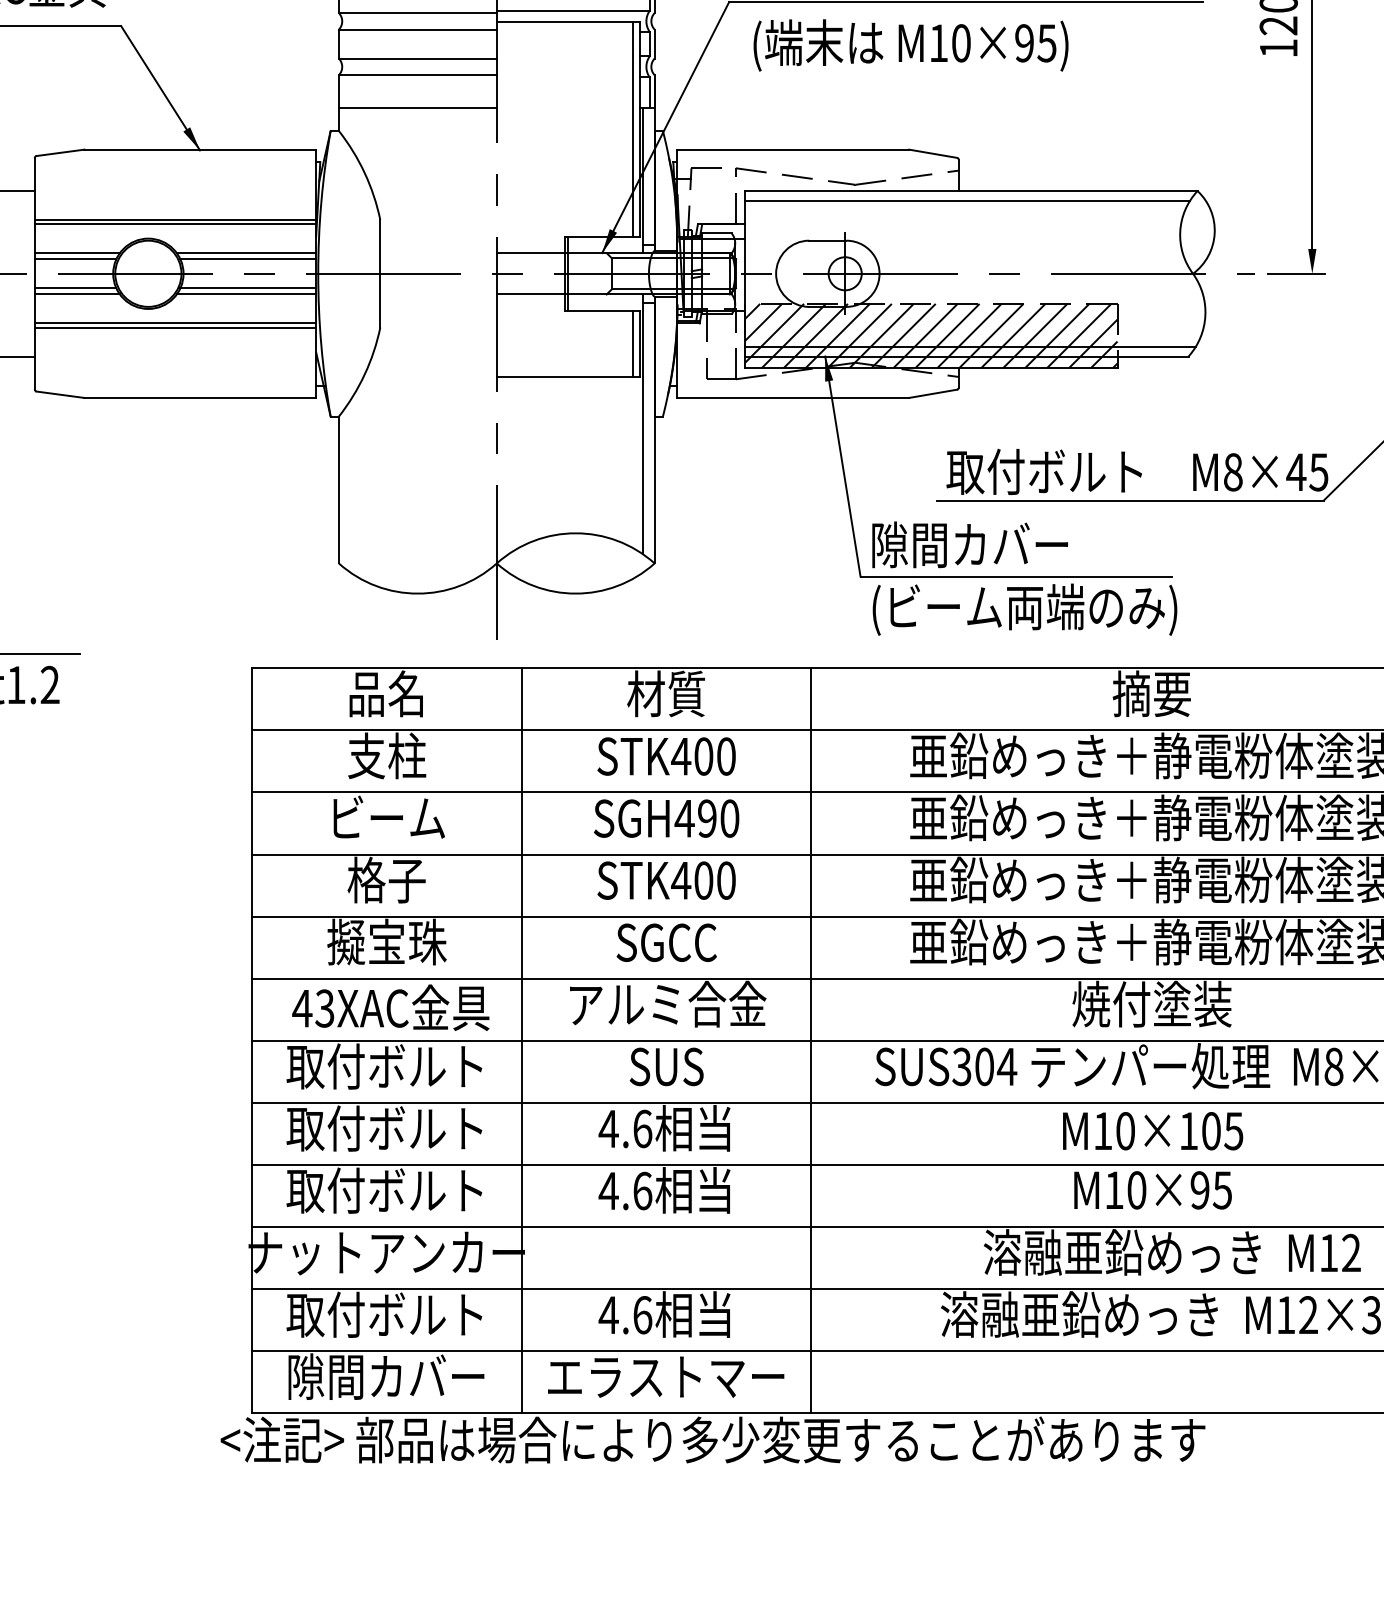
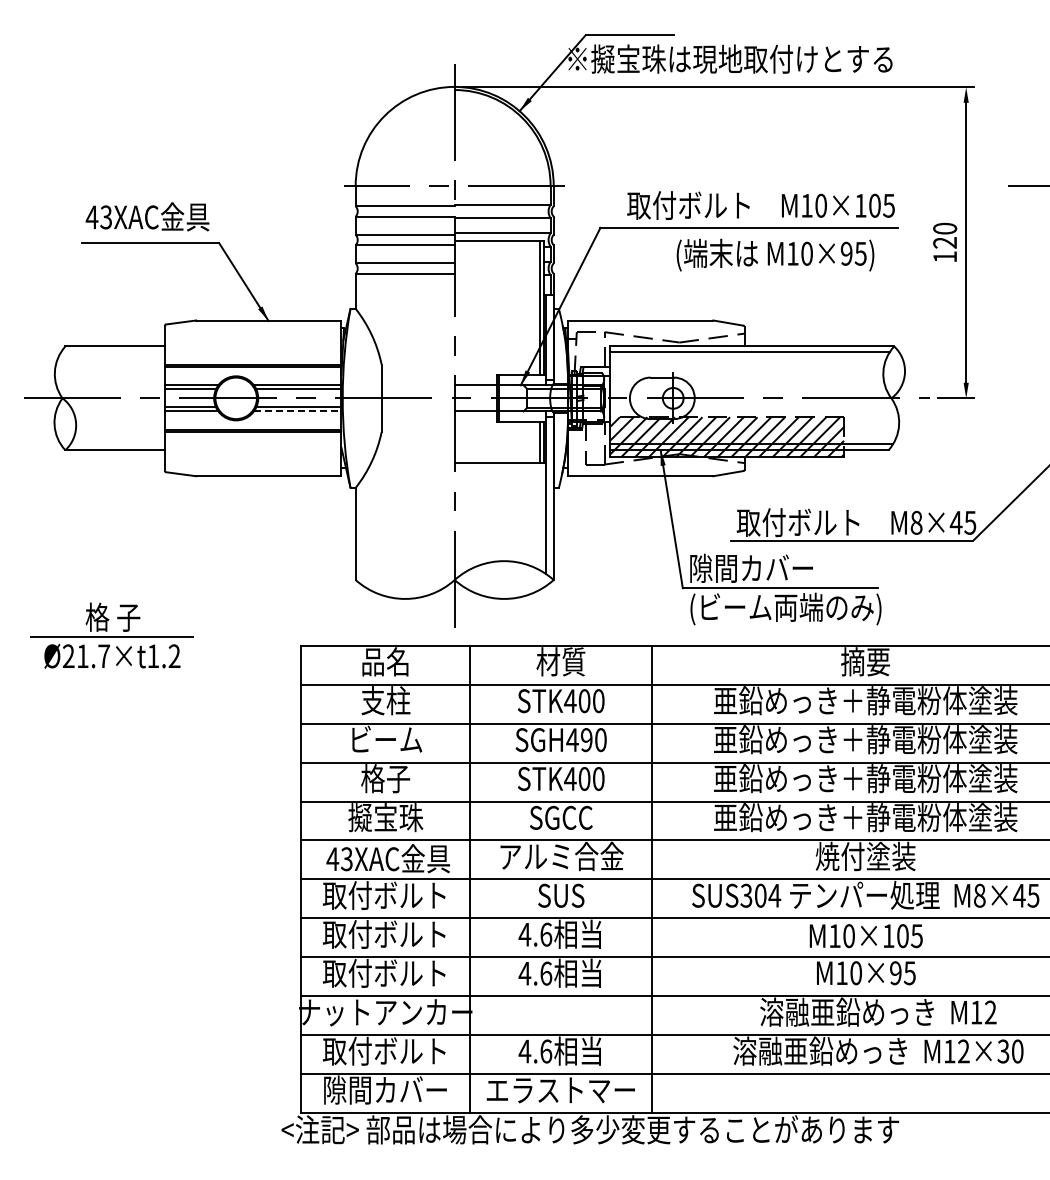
text: (911, 44) -> (775, 254), moved
line: (416, 108) -> (404, 294), removed
line: (246, 294) -> (297, 411), solid -> dashed

